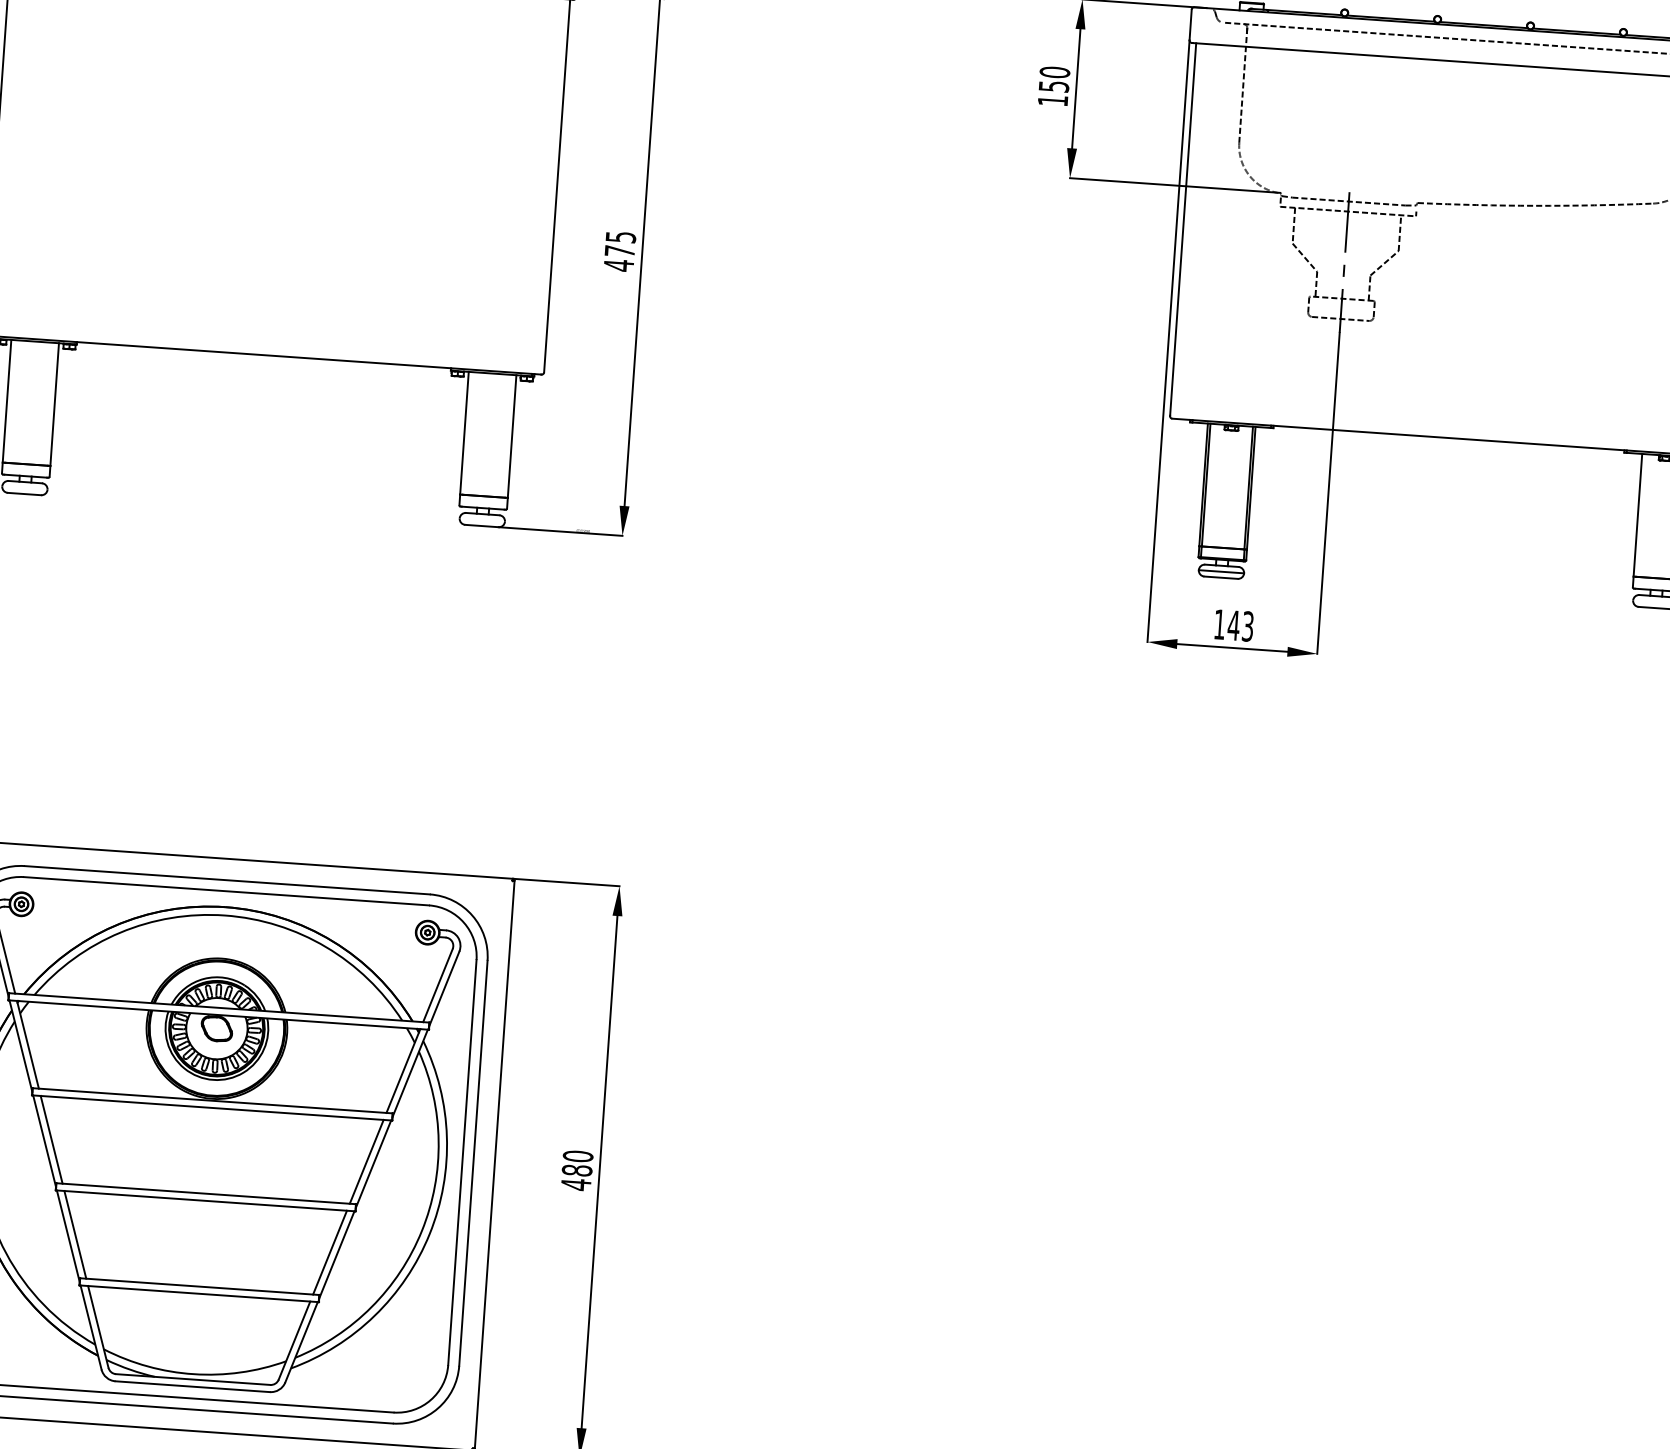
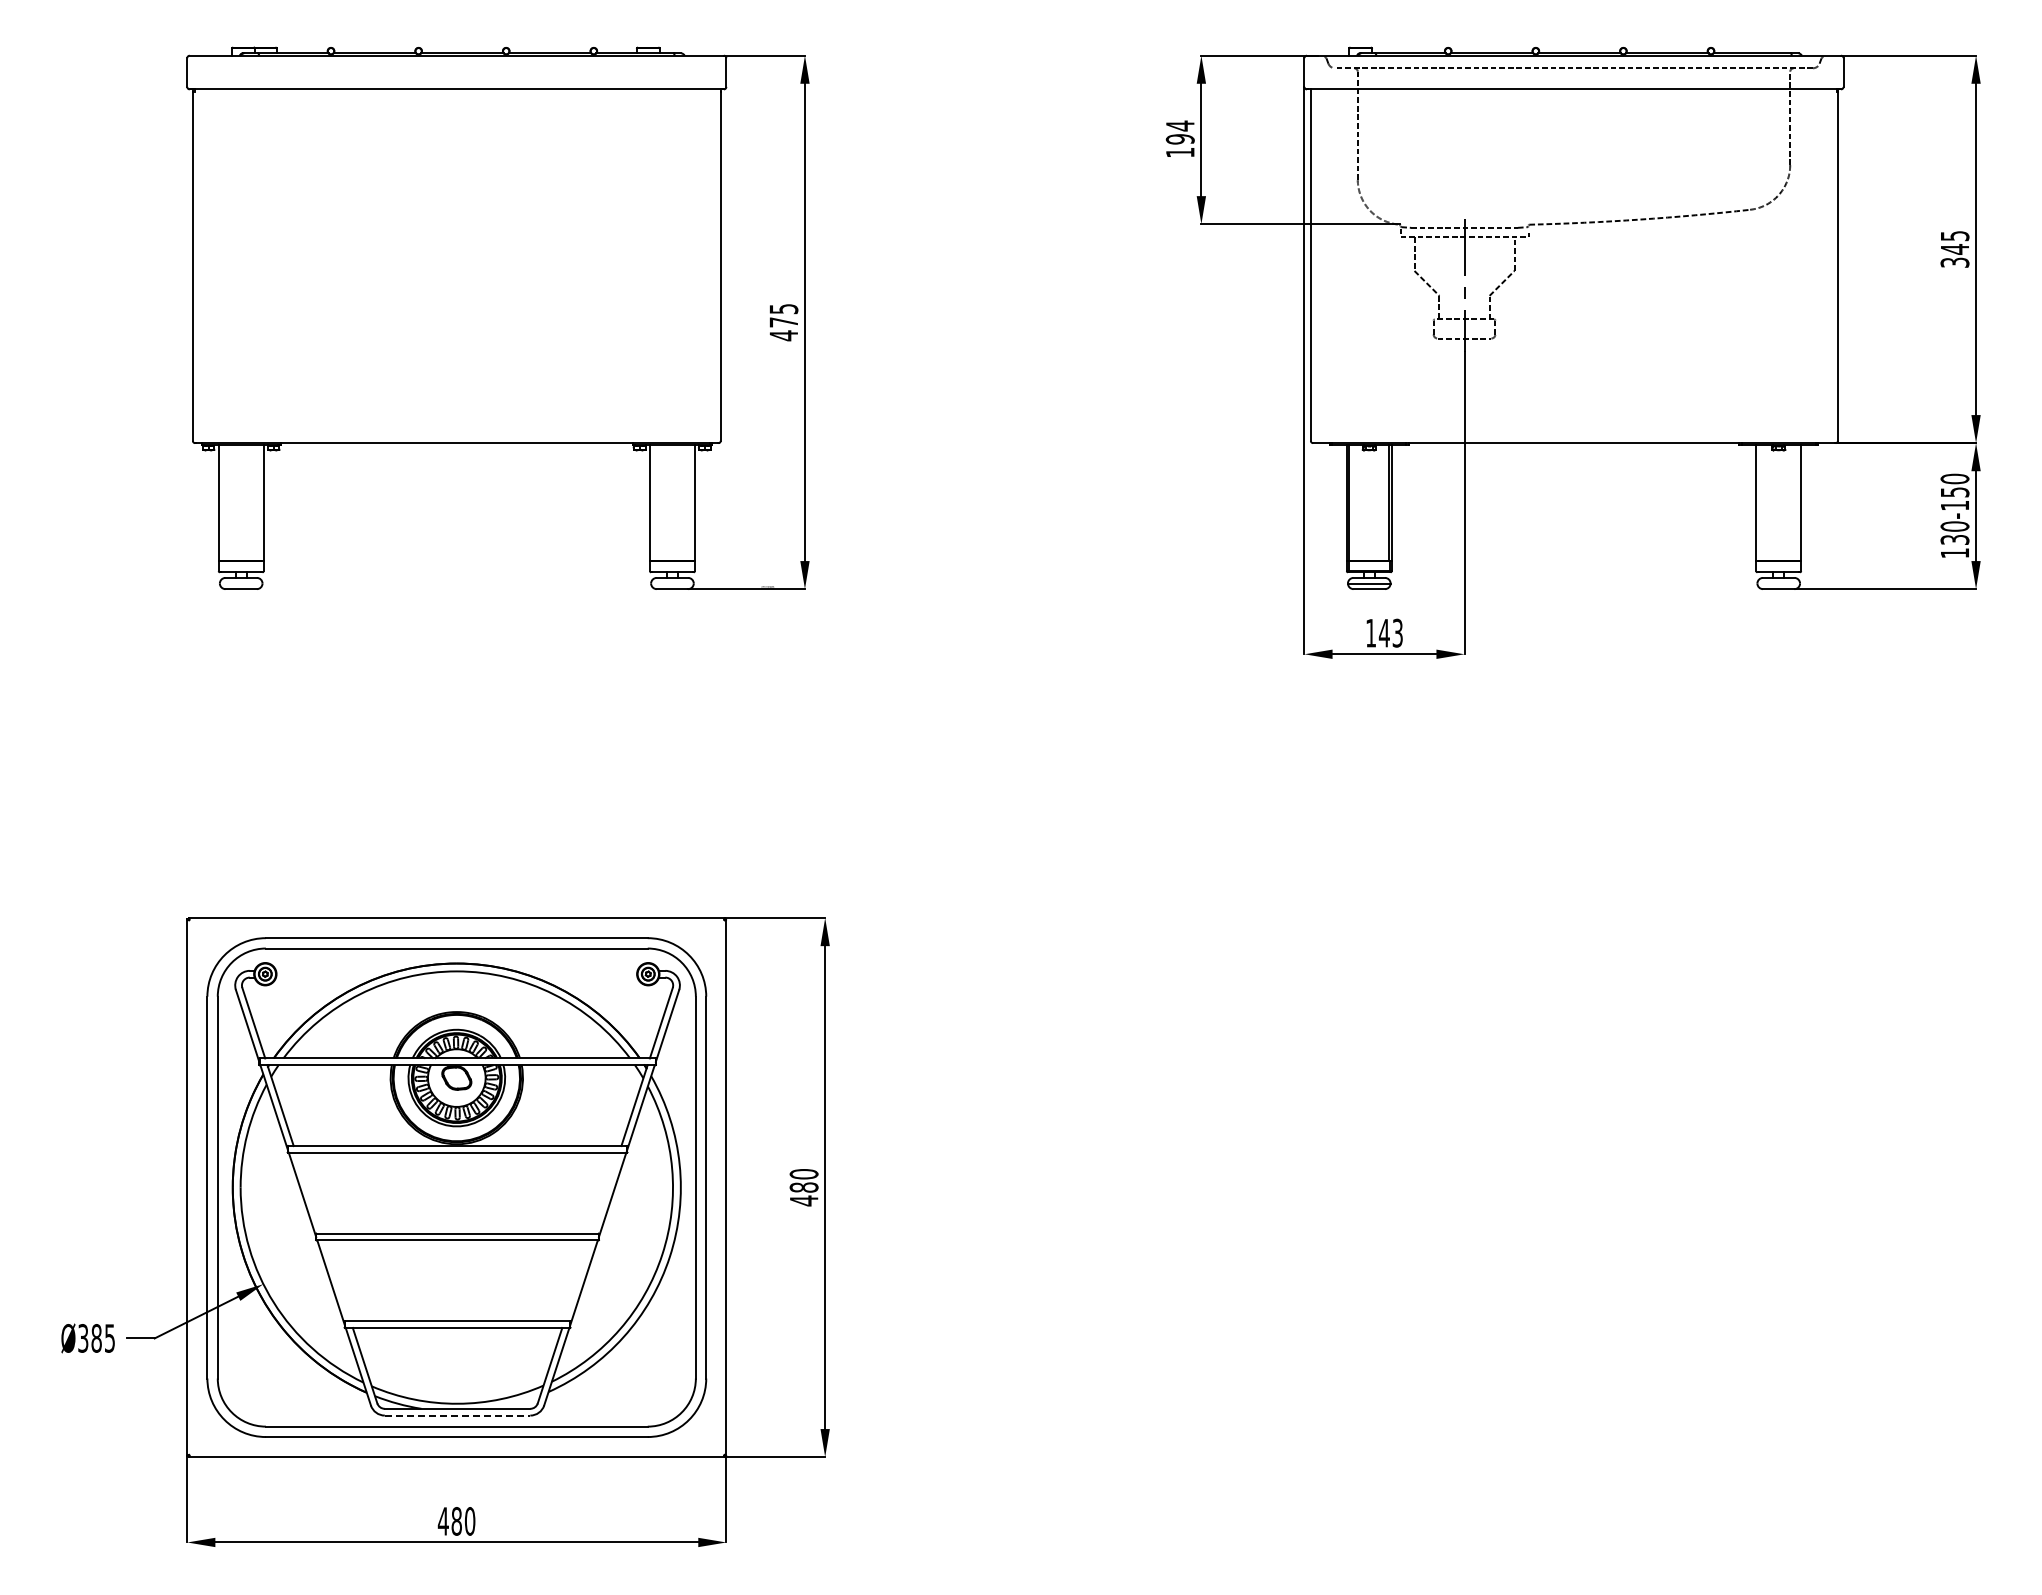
text: (1053, 79) -> (1179, 132), 150 -> 194
line: (51, 1139) -> (308, 1192), removed
line: (366, 1161) -> (605, 1192), removed
line: (75, 1234) -> (337, 1280), removed
line: (329, 1252) -> (577, 1280), removed
line: (192, 1386) -> (457, 1415), solid -> dashed

